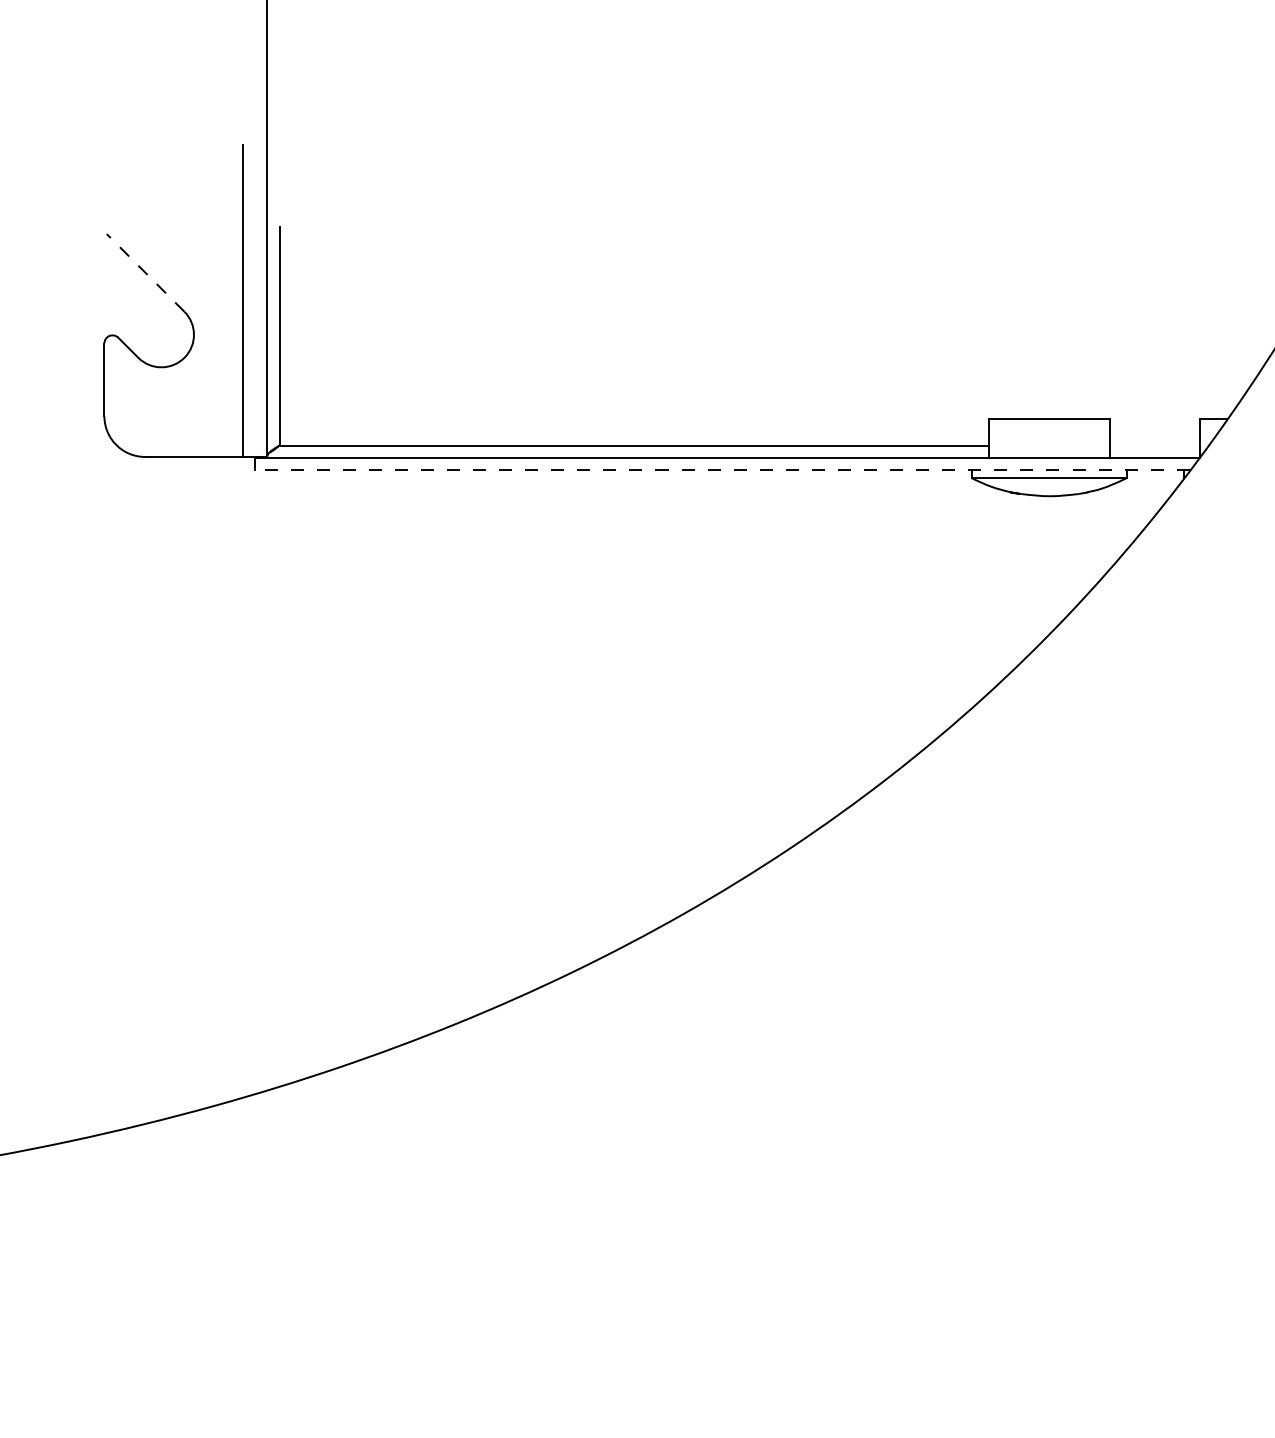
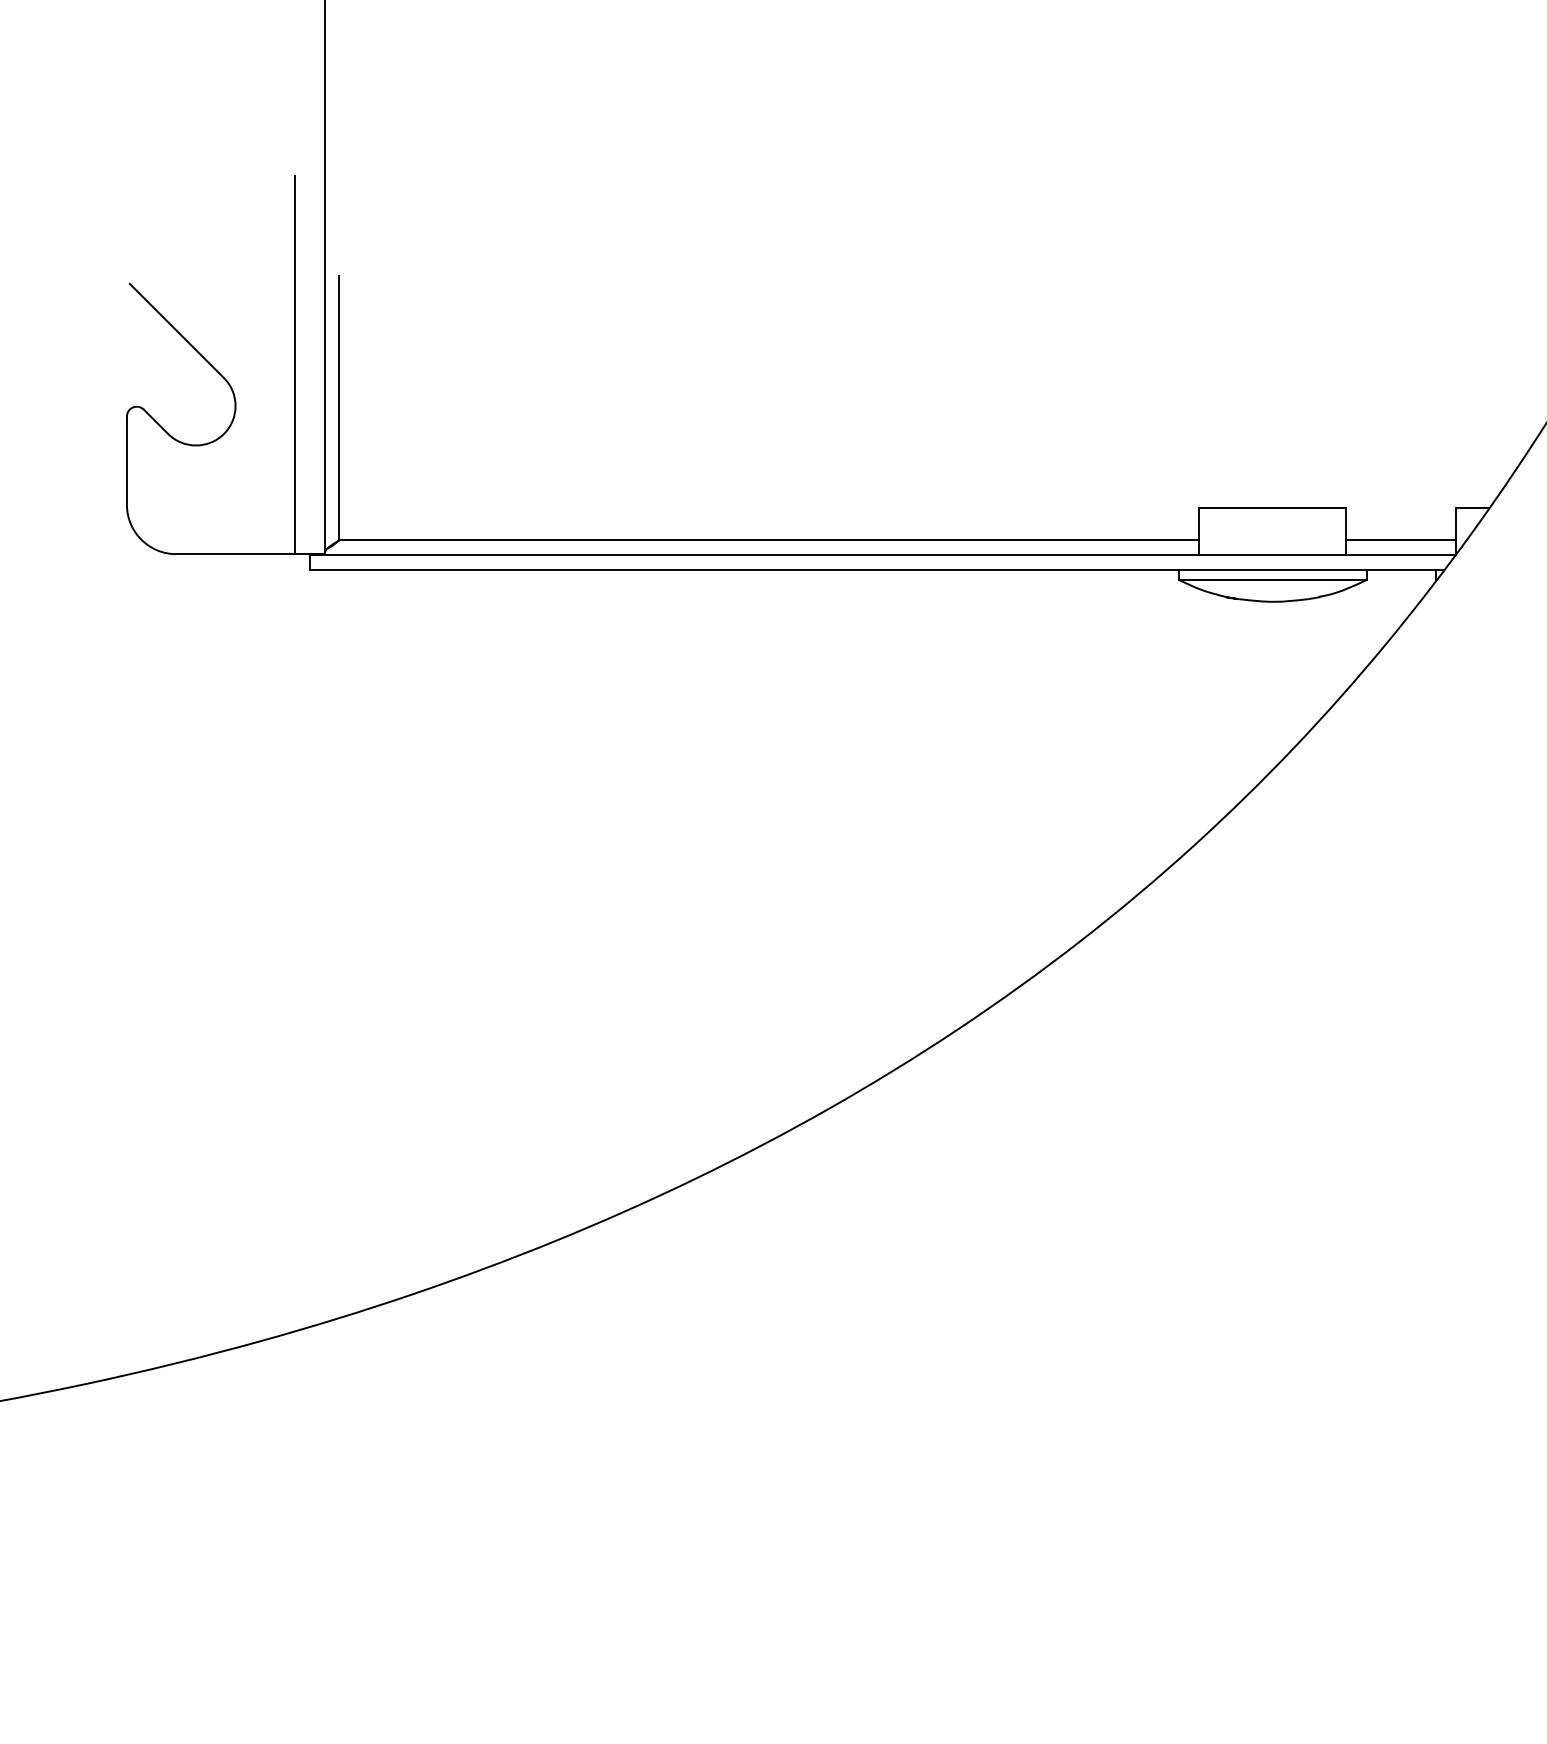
line: (145, 272) -> (176, 330), dashed -> solid
line: (1155, 445) -> (1401, 540), added
line: (722, 469) -> (876, 569), dashed -> solid

